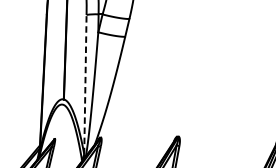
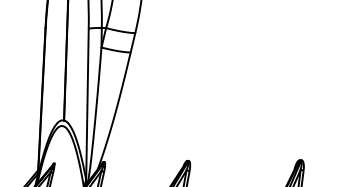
line: (85, 84) -> (87, 104), dashed -> solid

